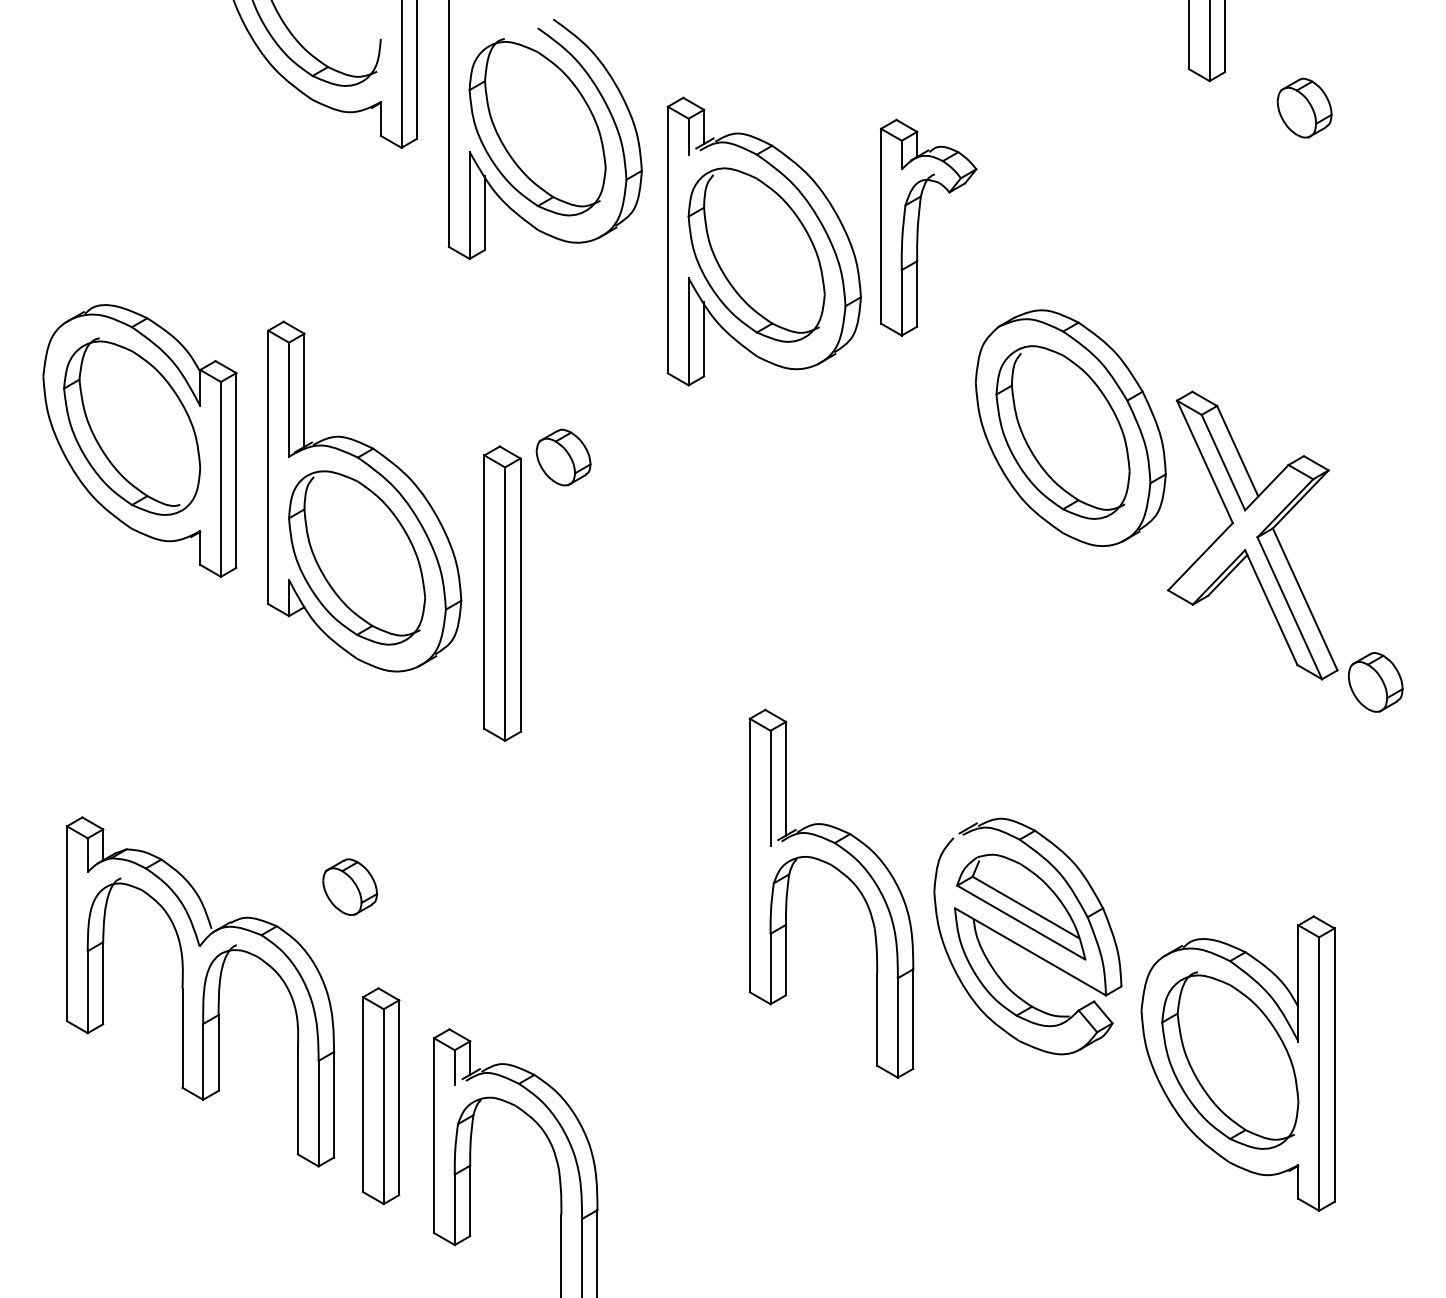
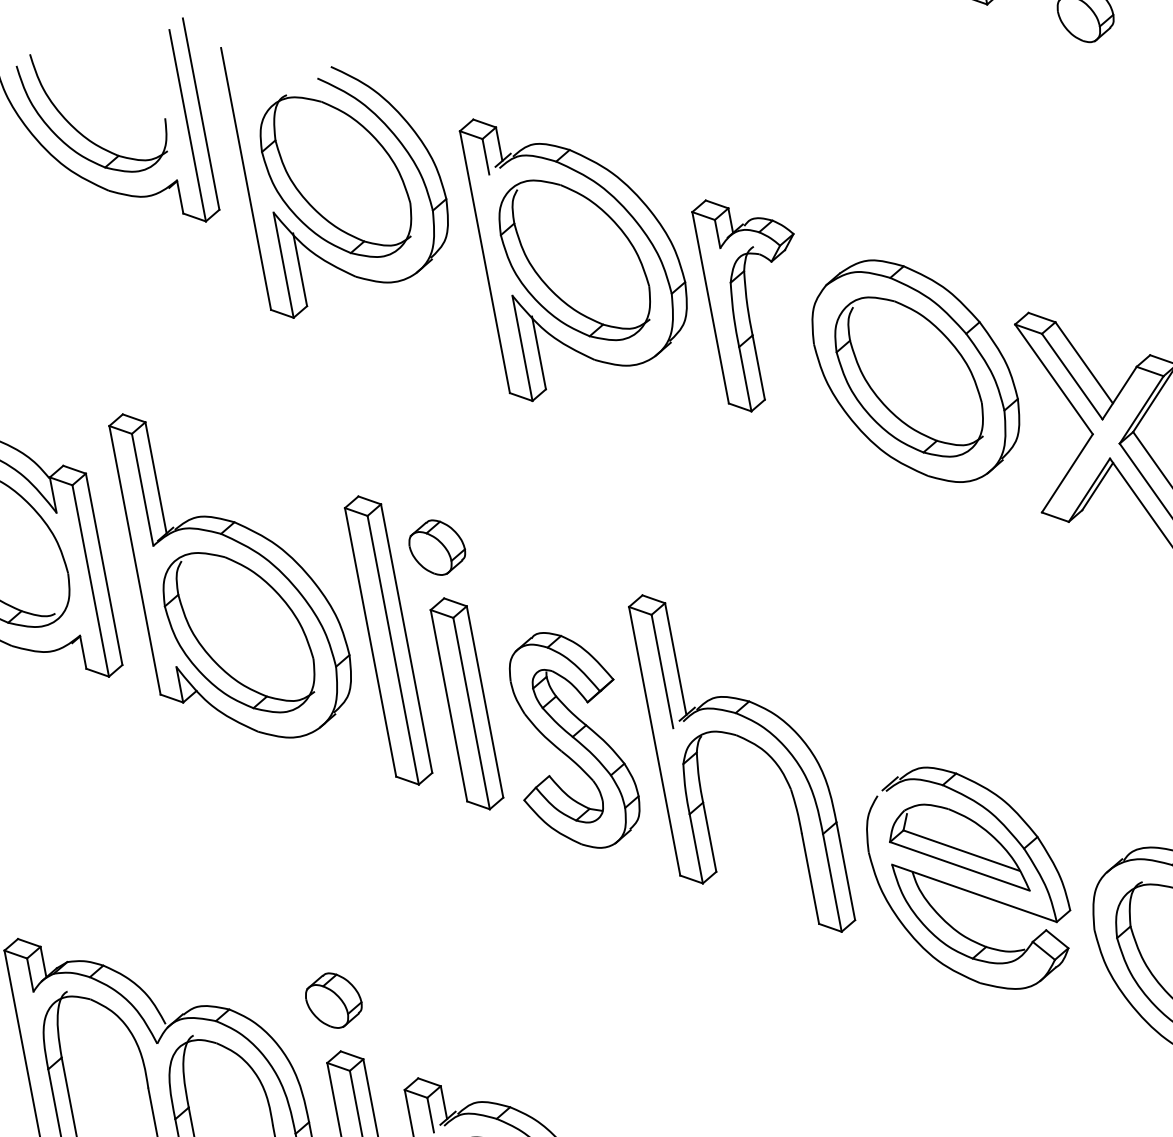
part: (918, 227) -> (747, 302), moved
part: (563, 457) -> (437, 547), moved
part: (567, 670) -> (466, 703), added
part: (661, 726) -> (569, 741), added
part: (843, 875) -> (750, 743), moved
part: (350, 886) -> (334, 999), moved

